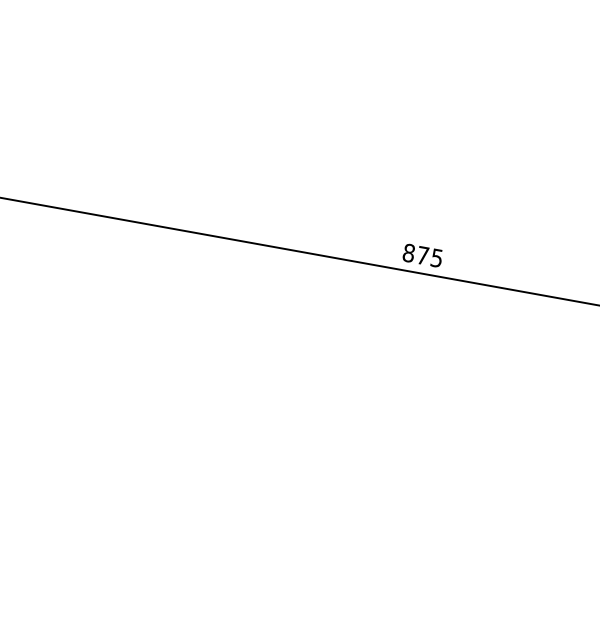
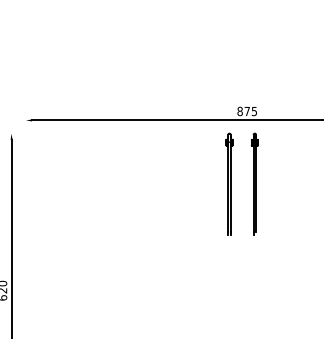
part: (366, 390) -> (231, 183), added

